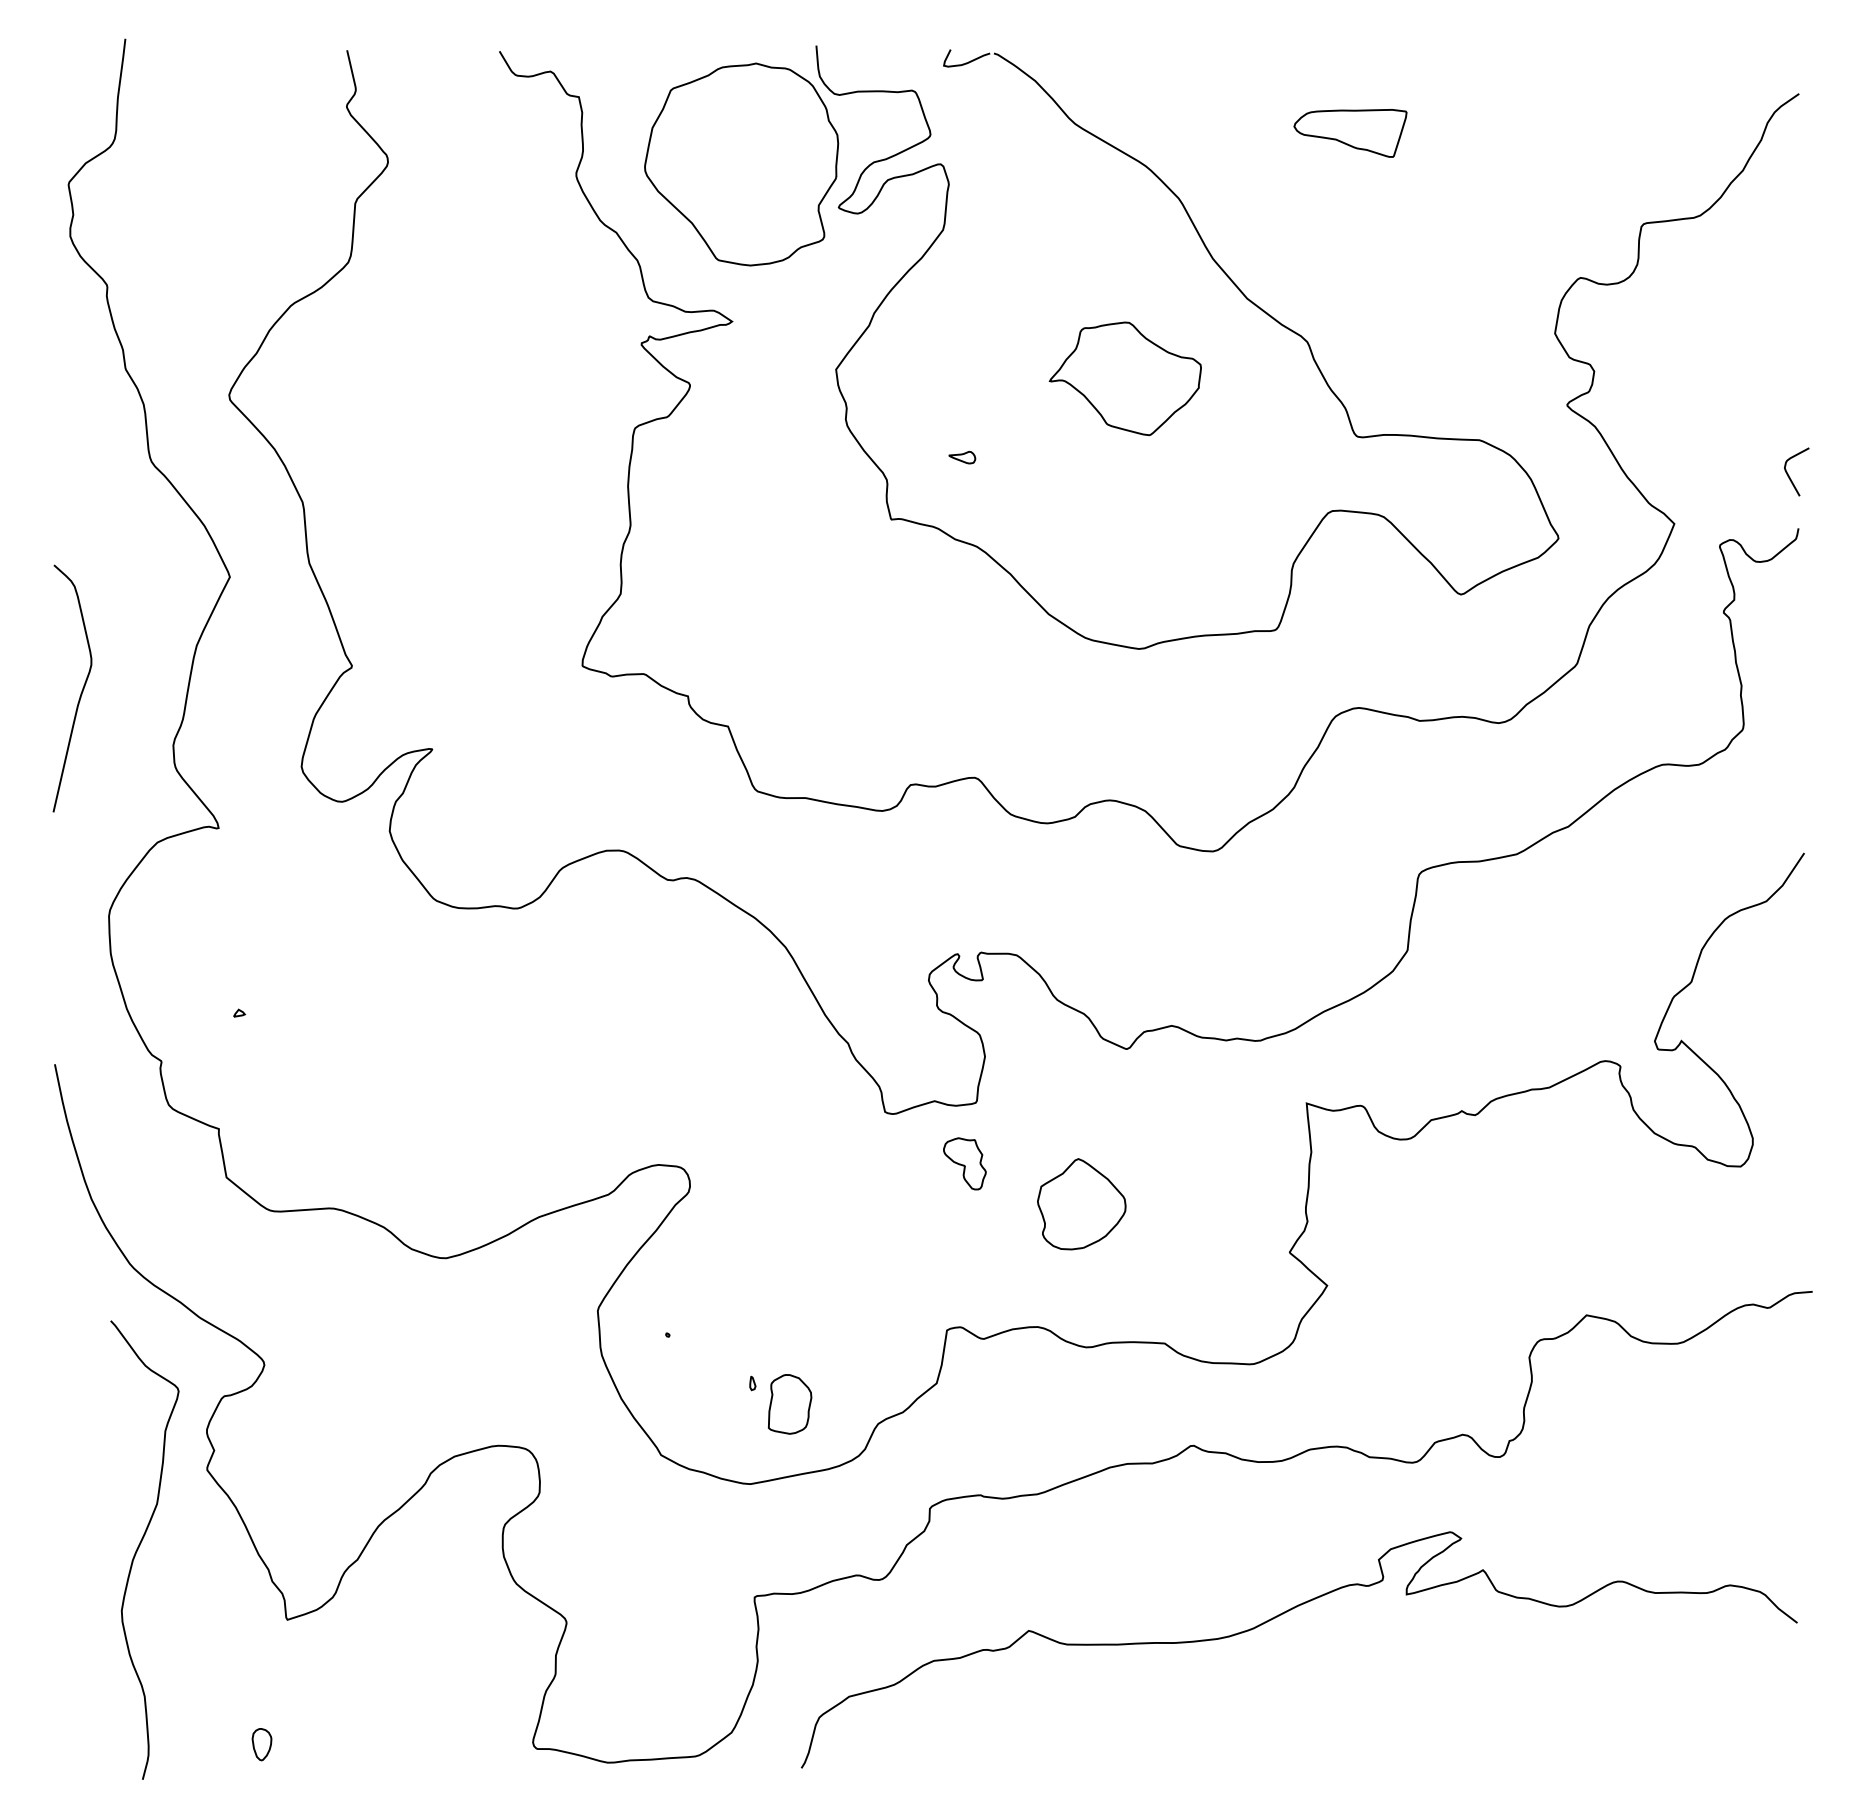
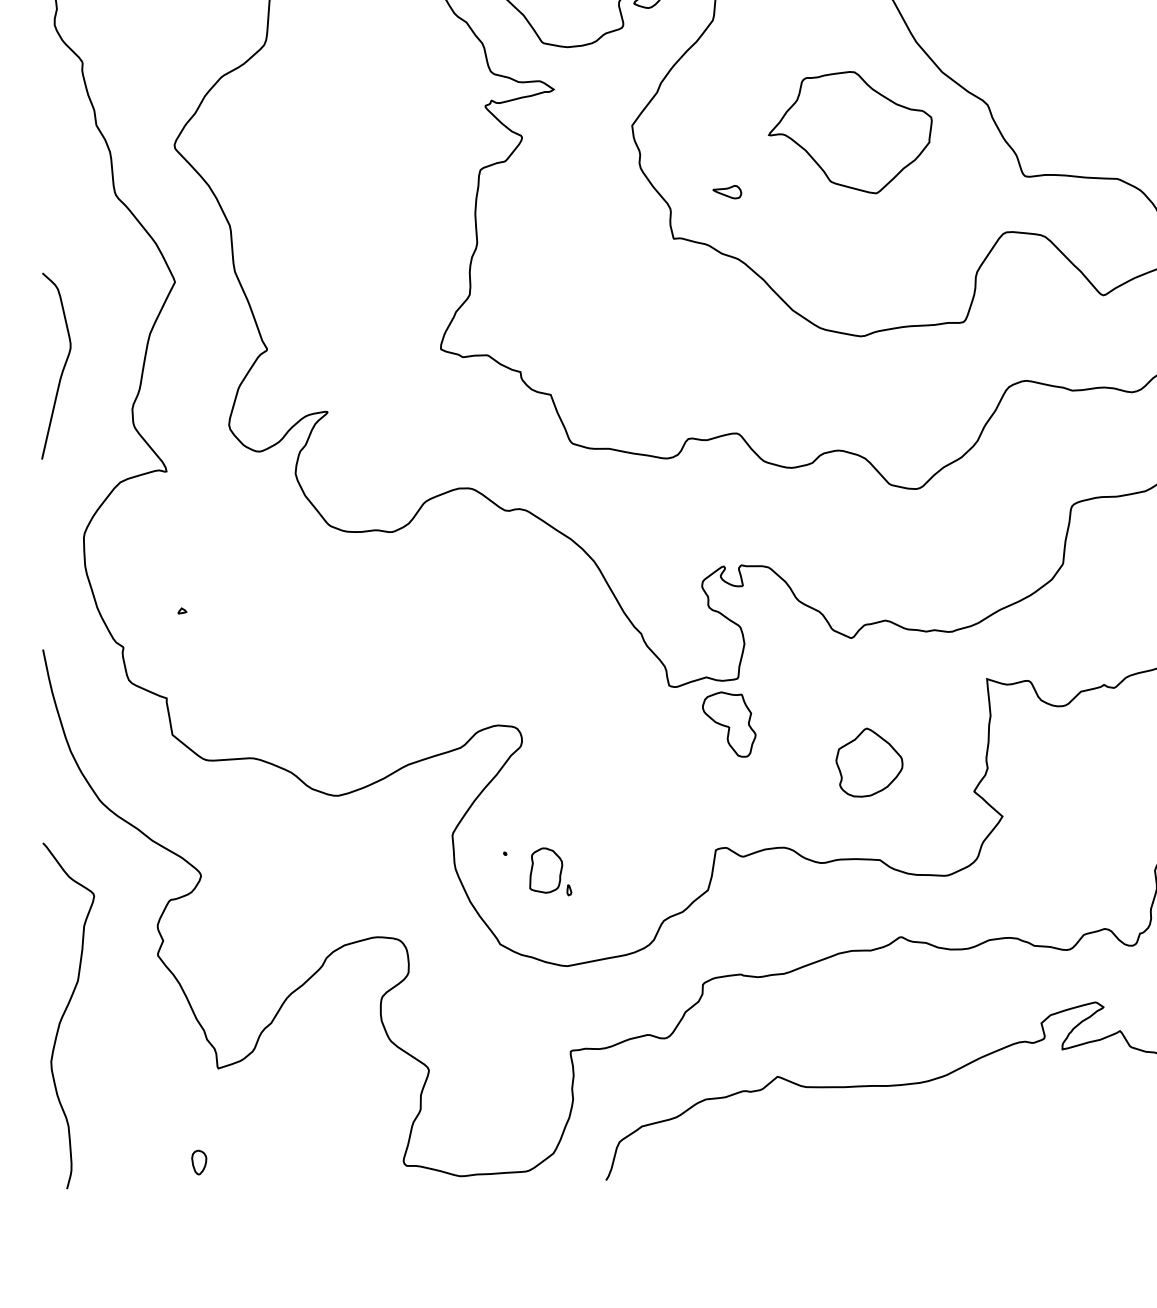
part: (1125, 378) -> (850, 132), size x1.43
part: (962, 457) -> (727, 191), size x1.43
part: (964, 1163) -> (729, 724), size x1.67
part: (1081, 1204) -> (869, 762), moved
part: (790, 1404) -> (546, 870), moved
curve: (139, 1547) -> (64, 1013), moved

